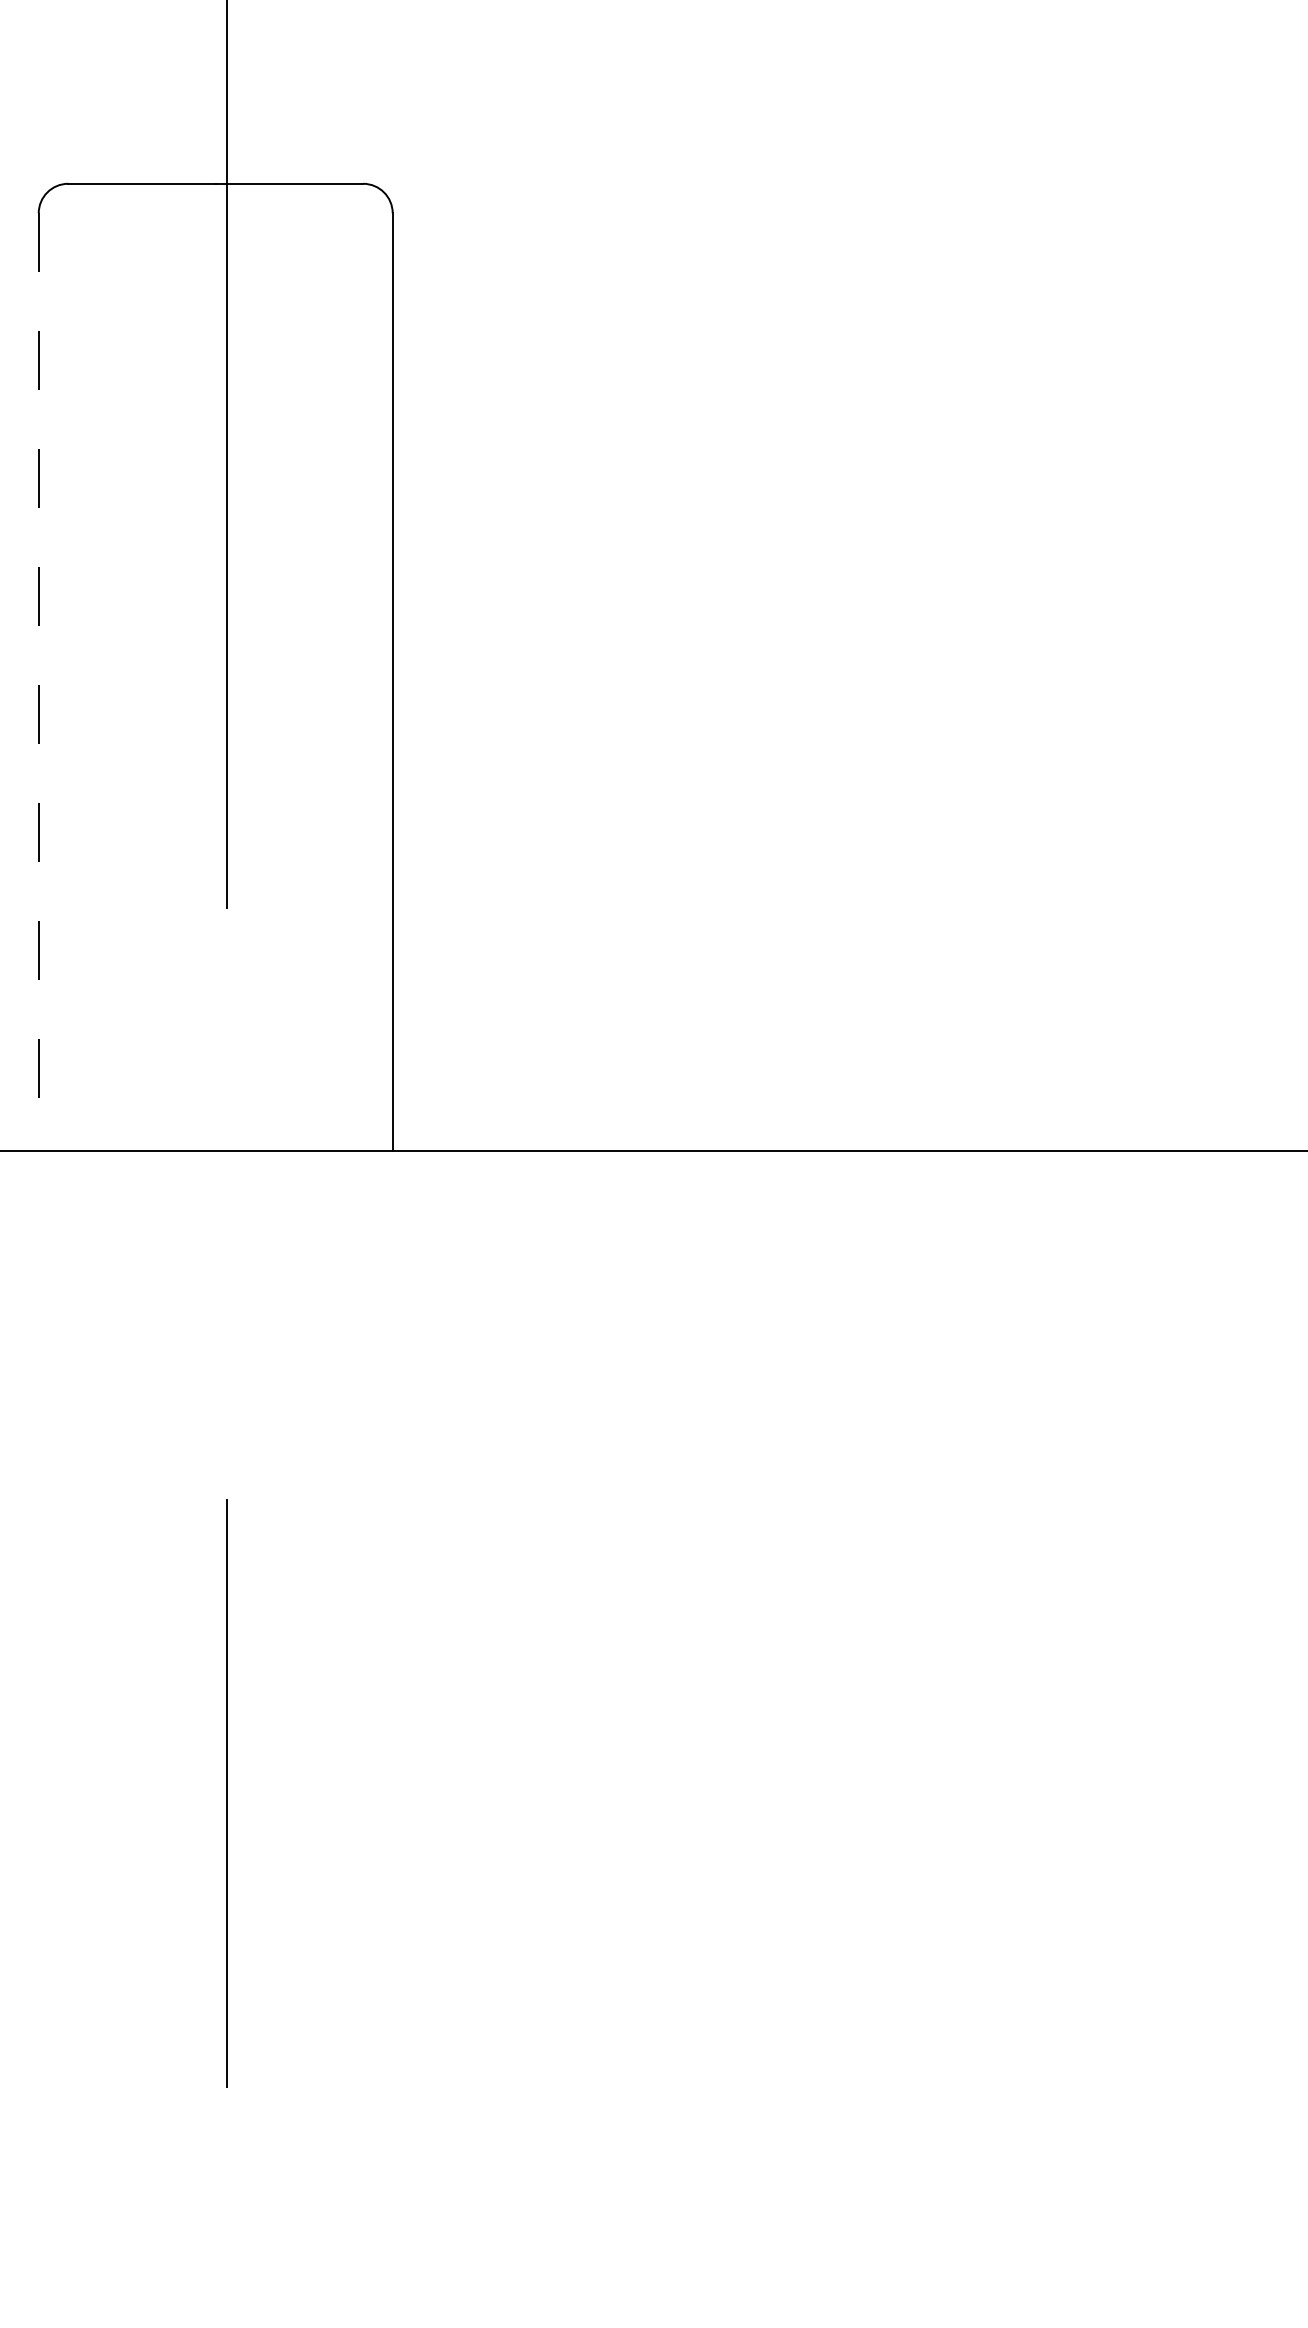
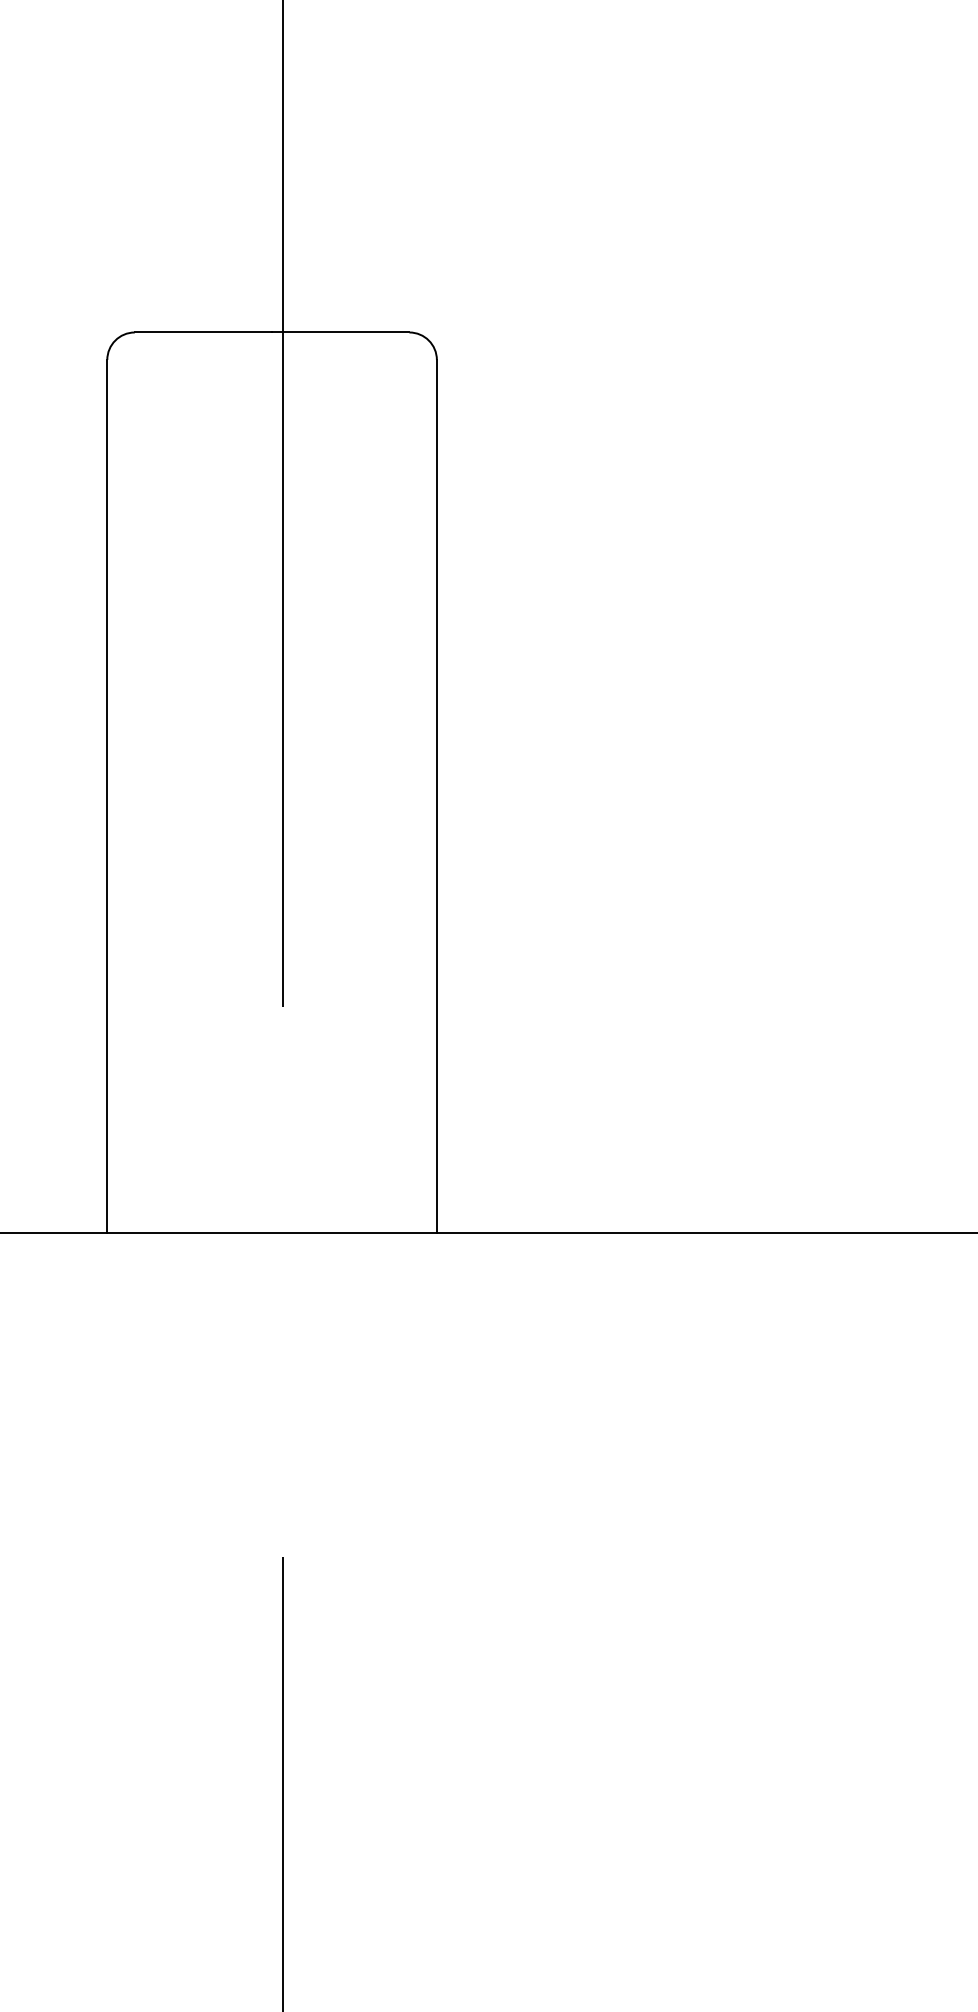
line: (38, 682) -> (107, 796), dashed -> solid

